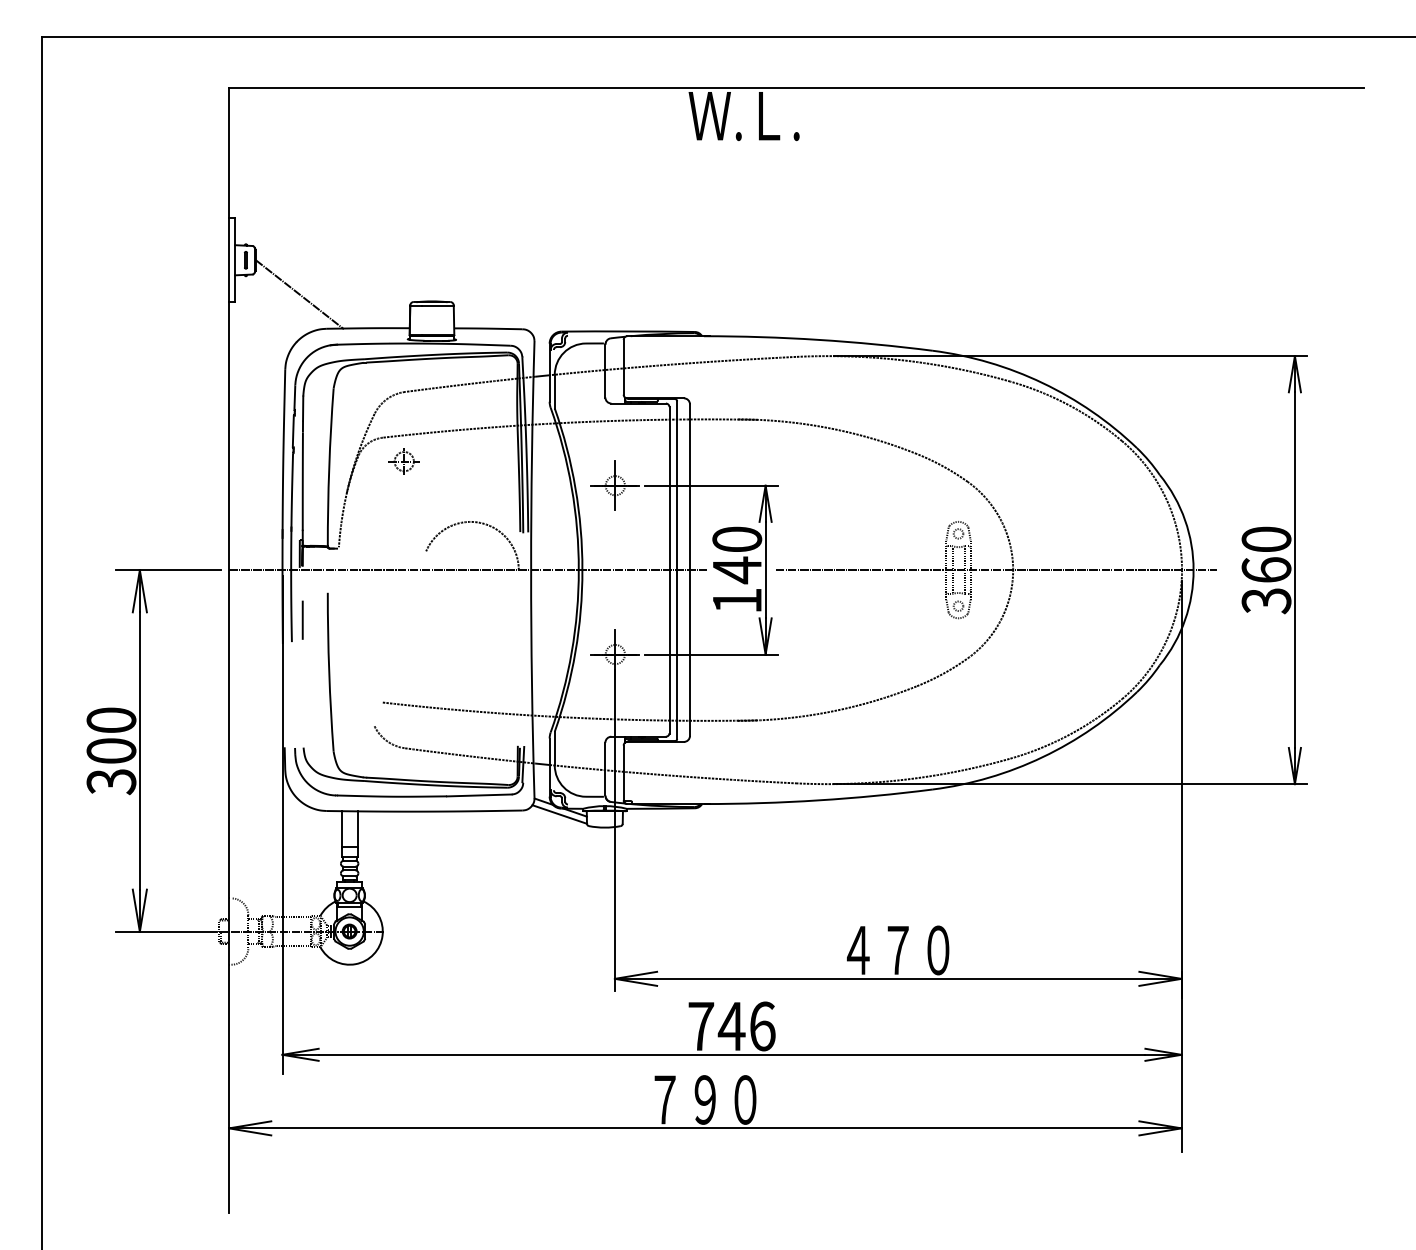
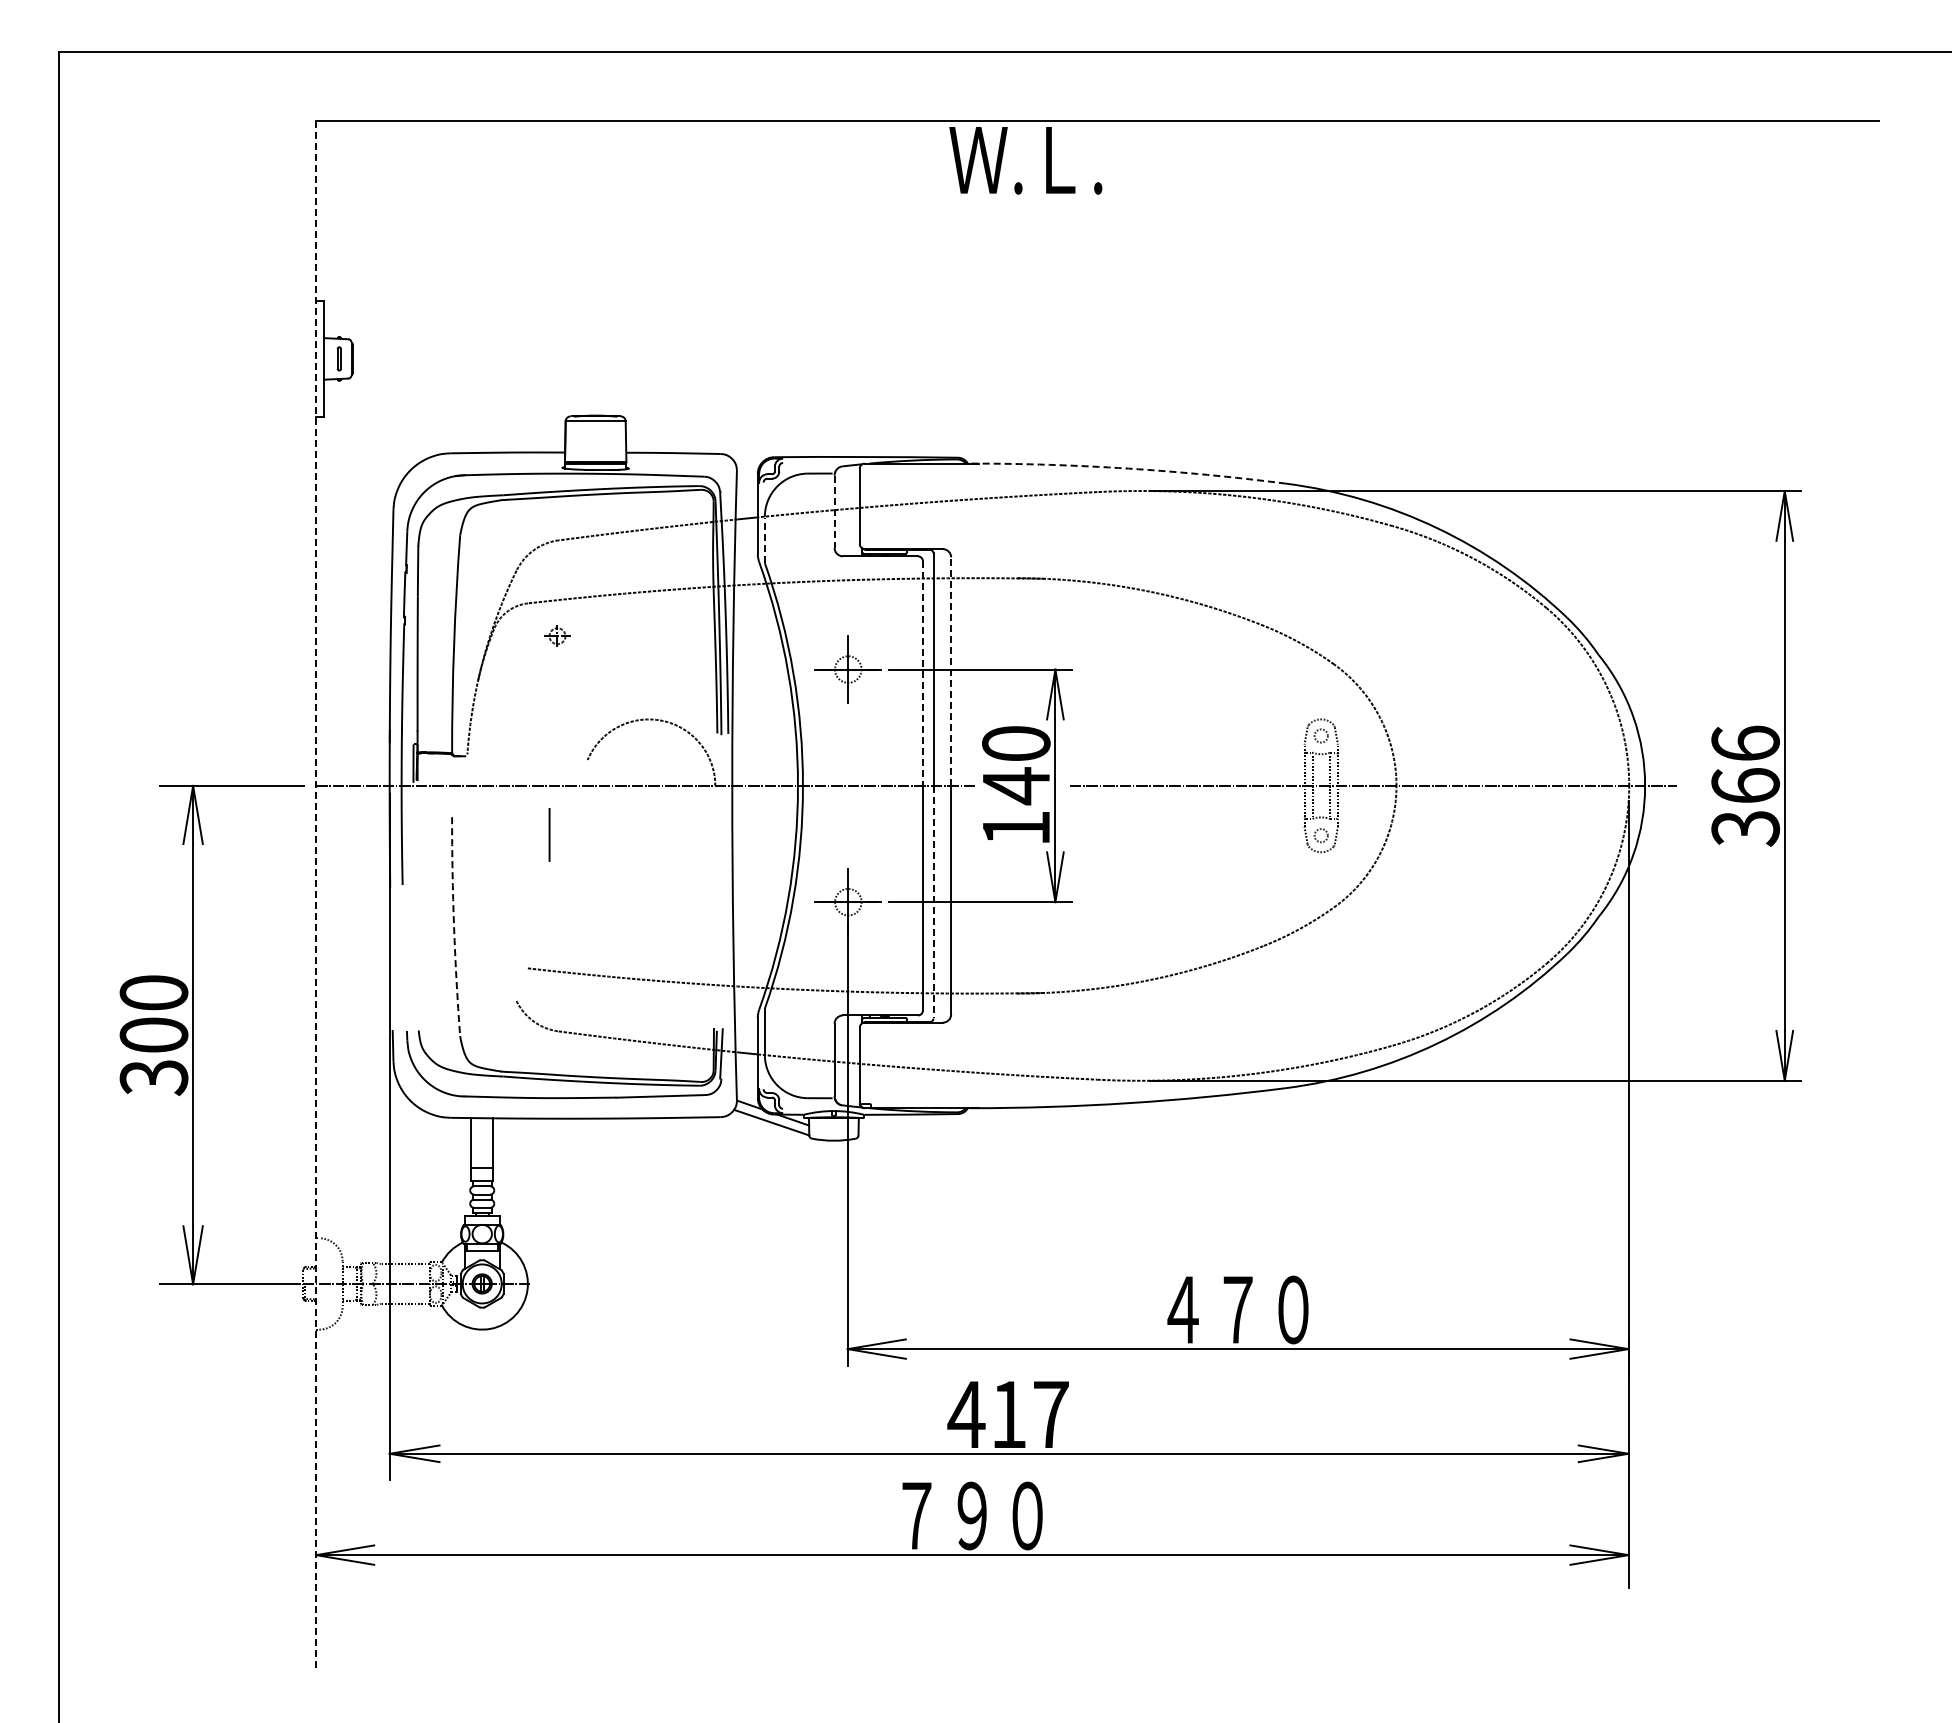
line: (299, 294) -> (413, 405), removed
arc: (818, 339) -> (1128, 468), solid -> dashed
line: (605, 371) -> (834, 512), solid -> dashed
line: (554, 392) -> (764, 540), solid -> dashed
part: (404, 460) -> (557, 635), size x0.6
line: (690, 487) -> (951, 671), solid -> dashed
line: (669, 488) -> (922, 673), solid -> dashed
text: (1266, 538) -> (1745, 742), 360 -> 366
line: (302, 619) -> (549, 834), moved
line: (229, 650) -> (316, 896), solid -> dashed
line: (677, 654) -> (933, 902), solid -> dashed
arc: (329, 672) -> (454, 926), solid -> dashed
text: (731, 1026) -> (1008, 1414), 746 -> 417

